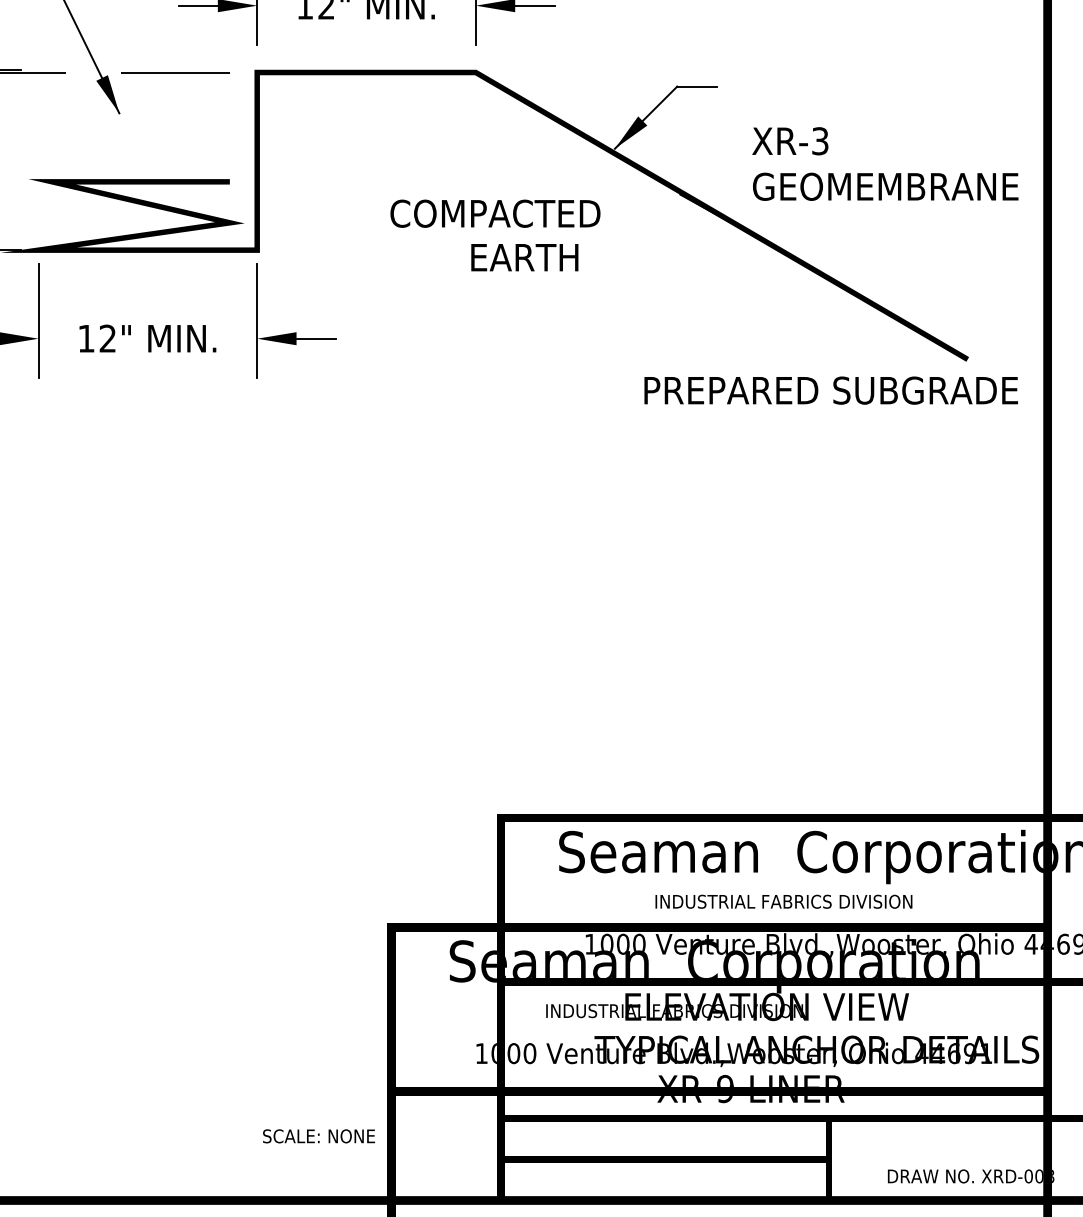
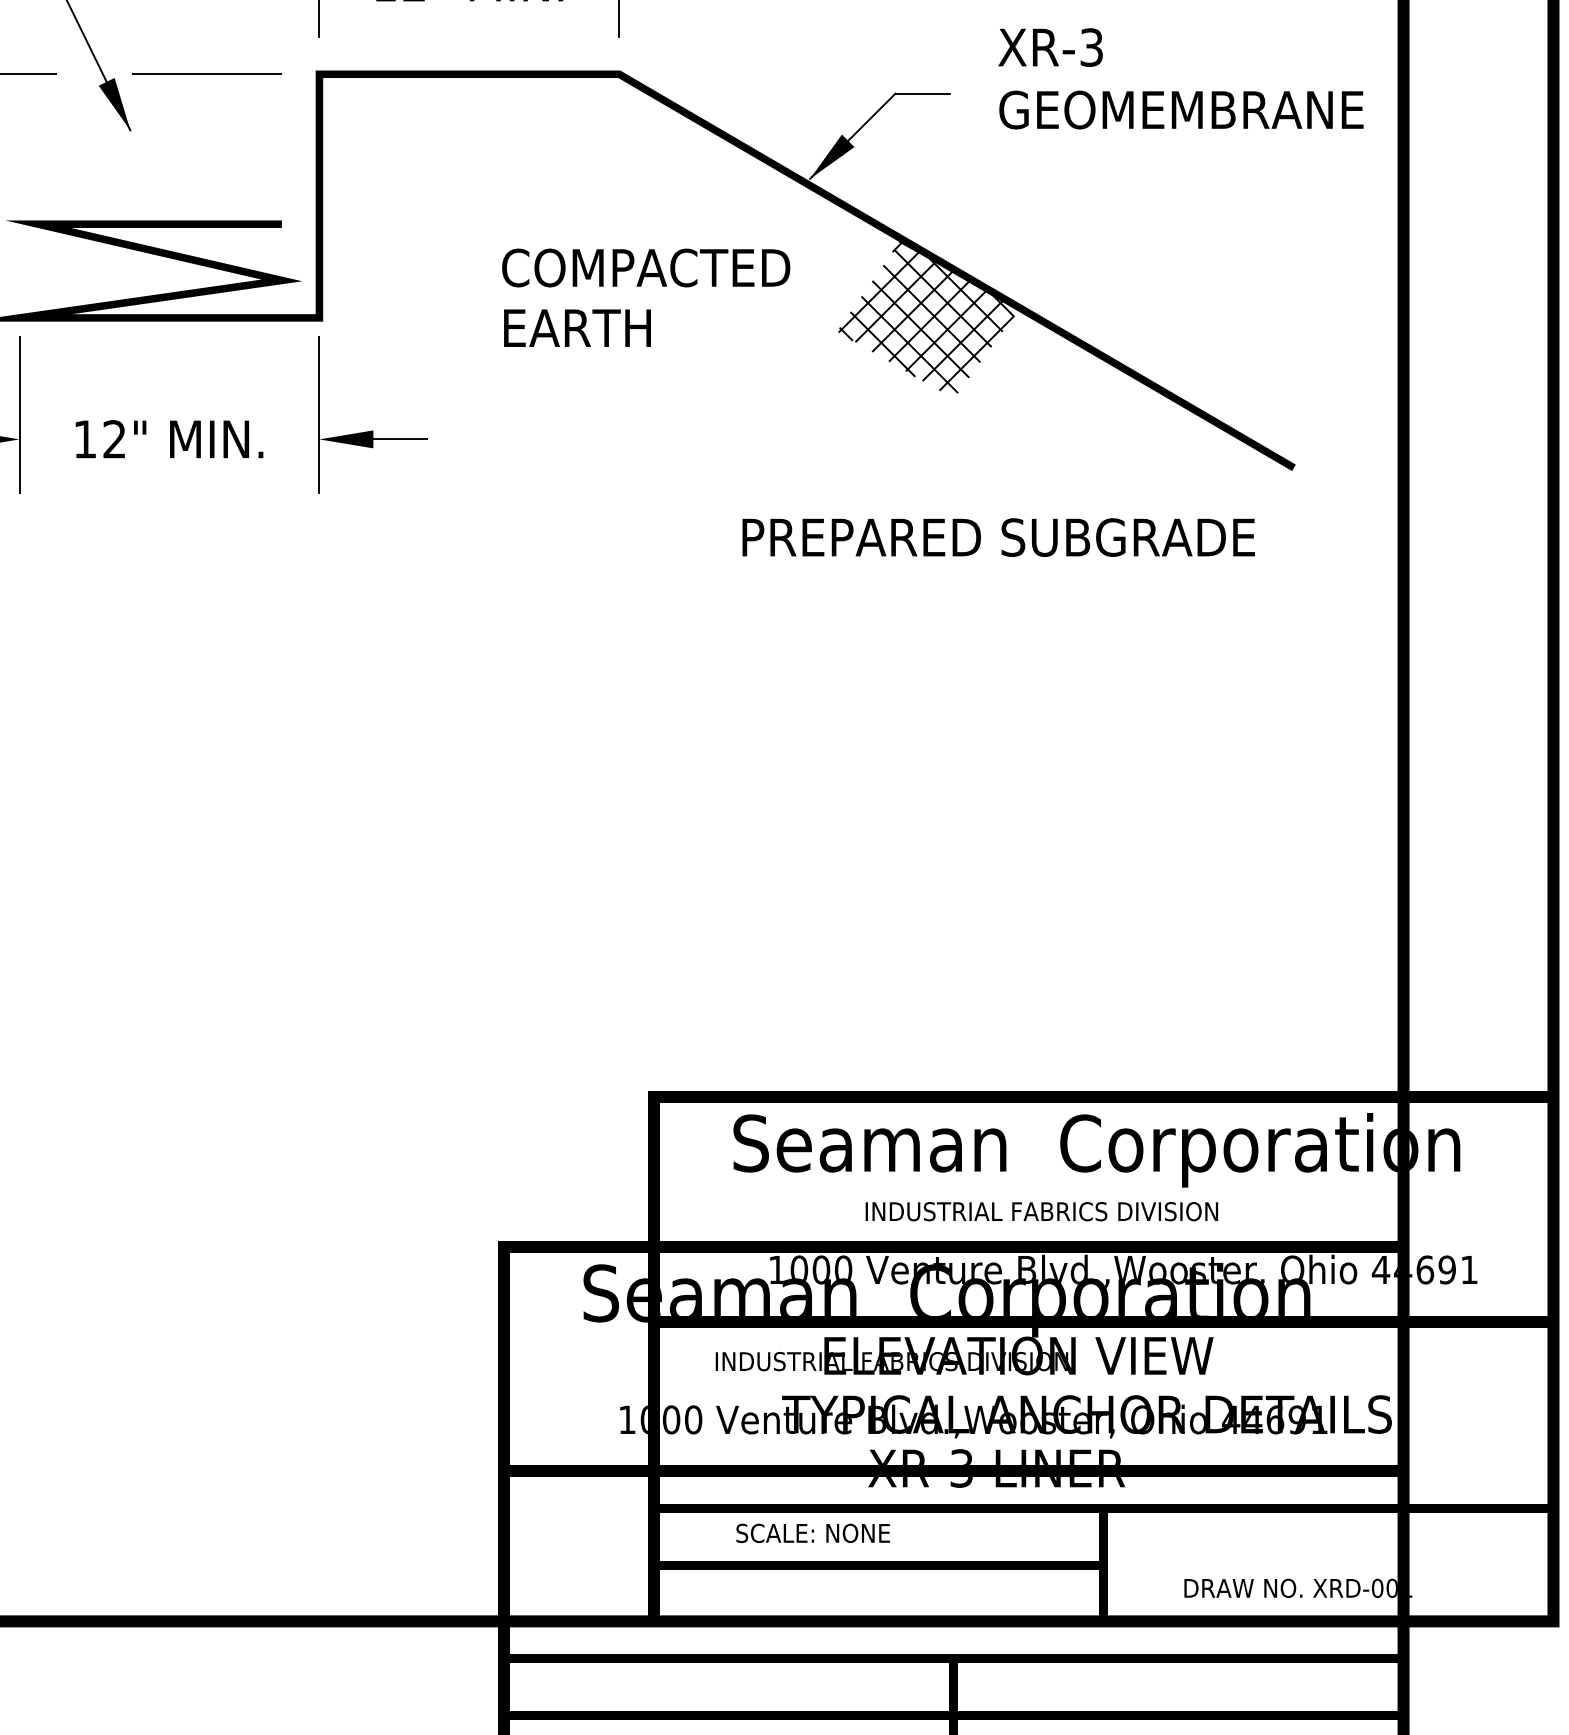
text: (885, 163) -> (1180, 78), moved
hatch: (699, 249) -> (926, 317), added
text: (524, 257) -> (577, 327), moved
text: (831, 390) -> (998, 537), moved
text: (725, 1089) -> (961, 1468), XR-9 -> XR-3
text: (318, 1135) -> (812, 1532), moved
text: (1052, 1176) -> (1410, 1588), XRD-008 -> XRD-001

